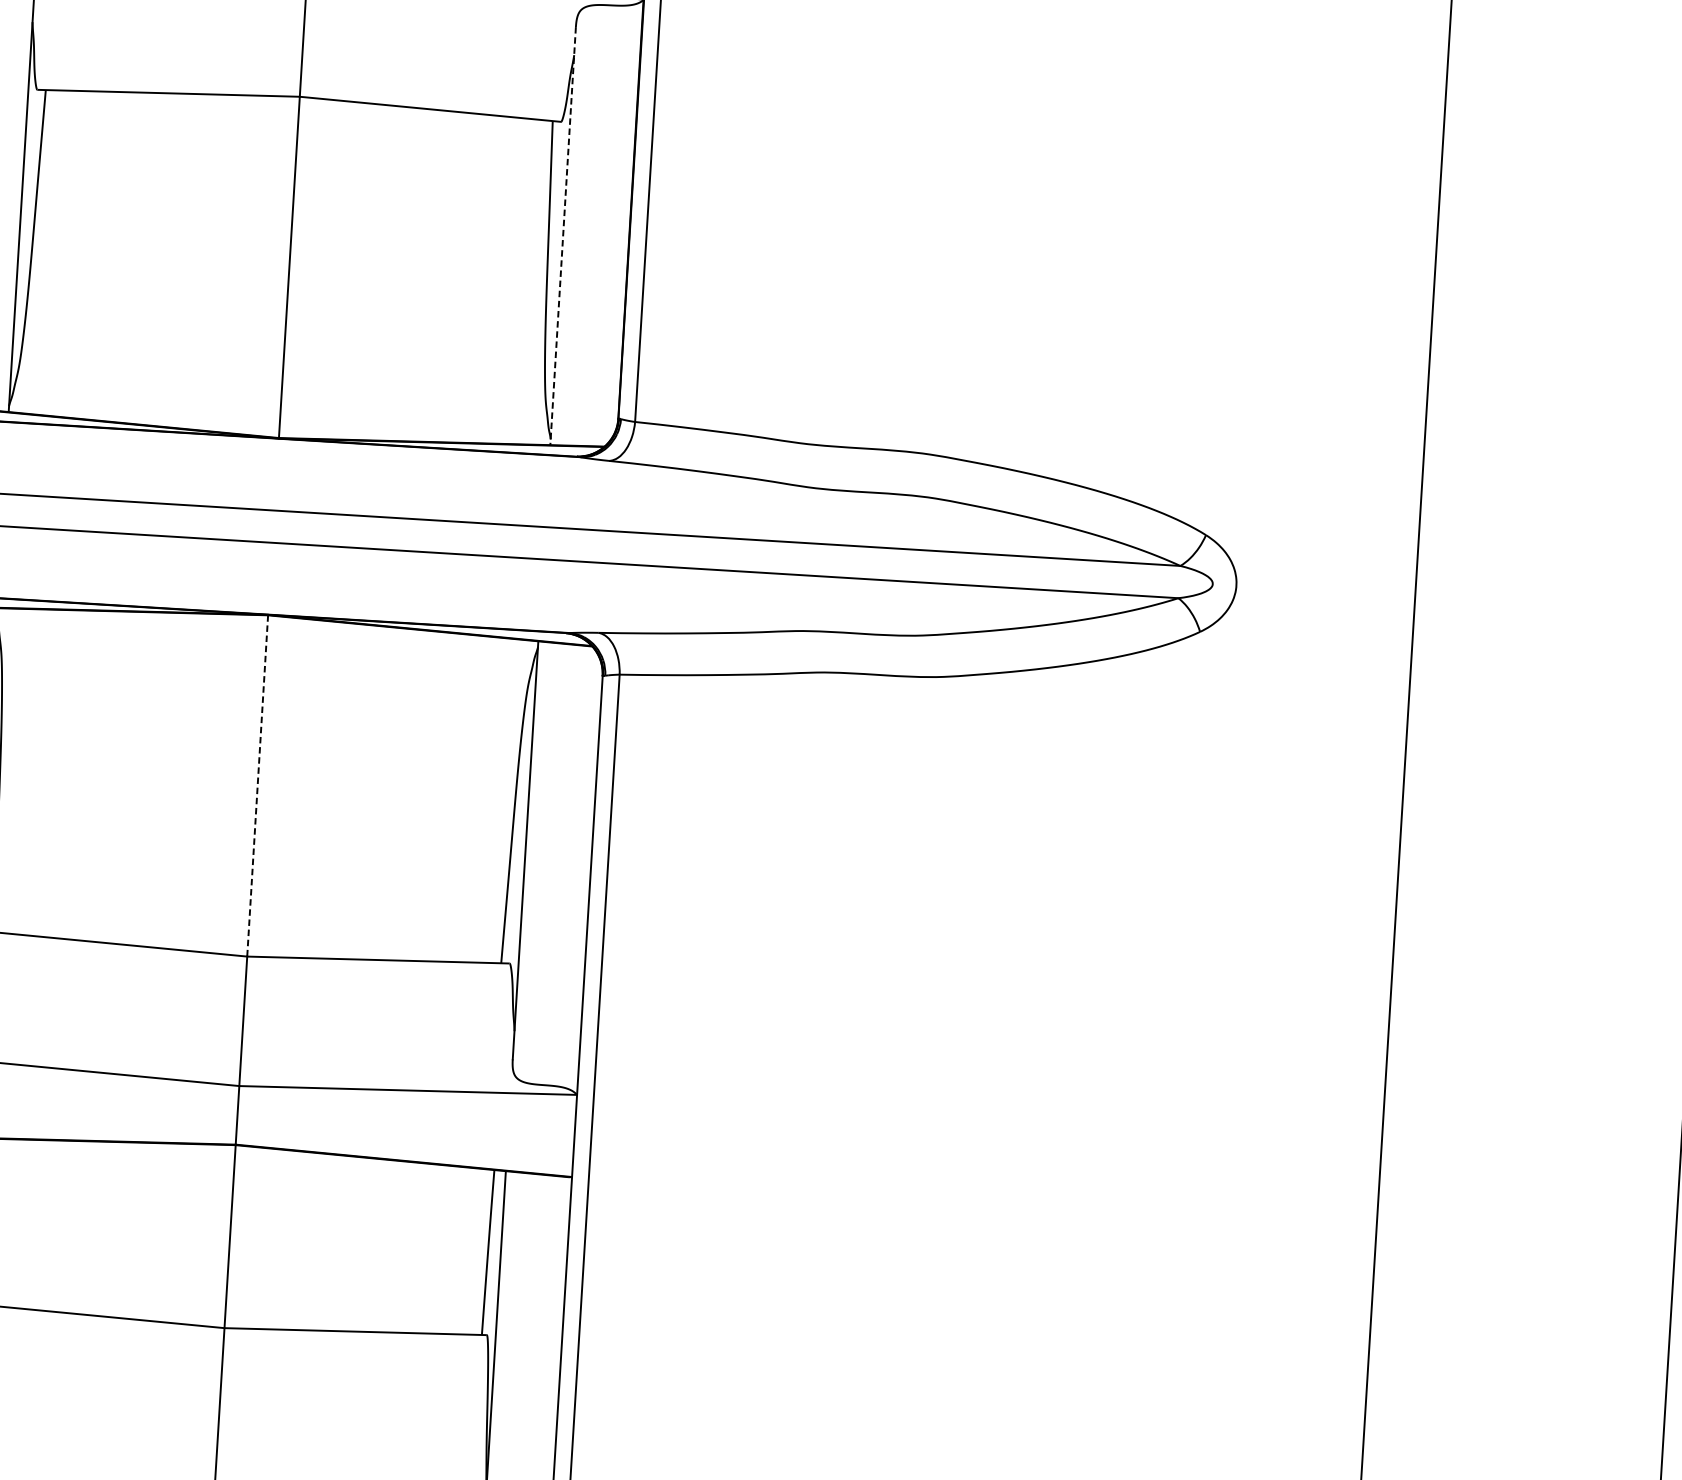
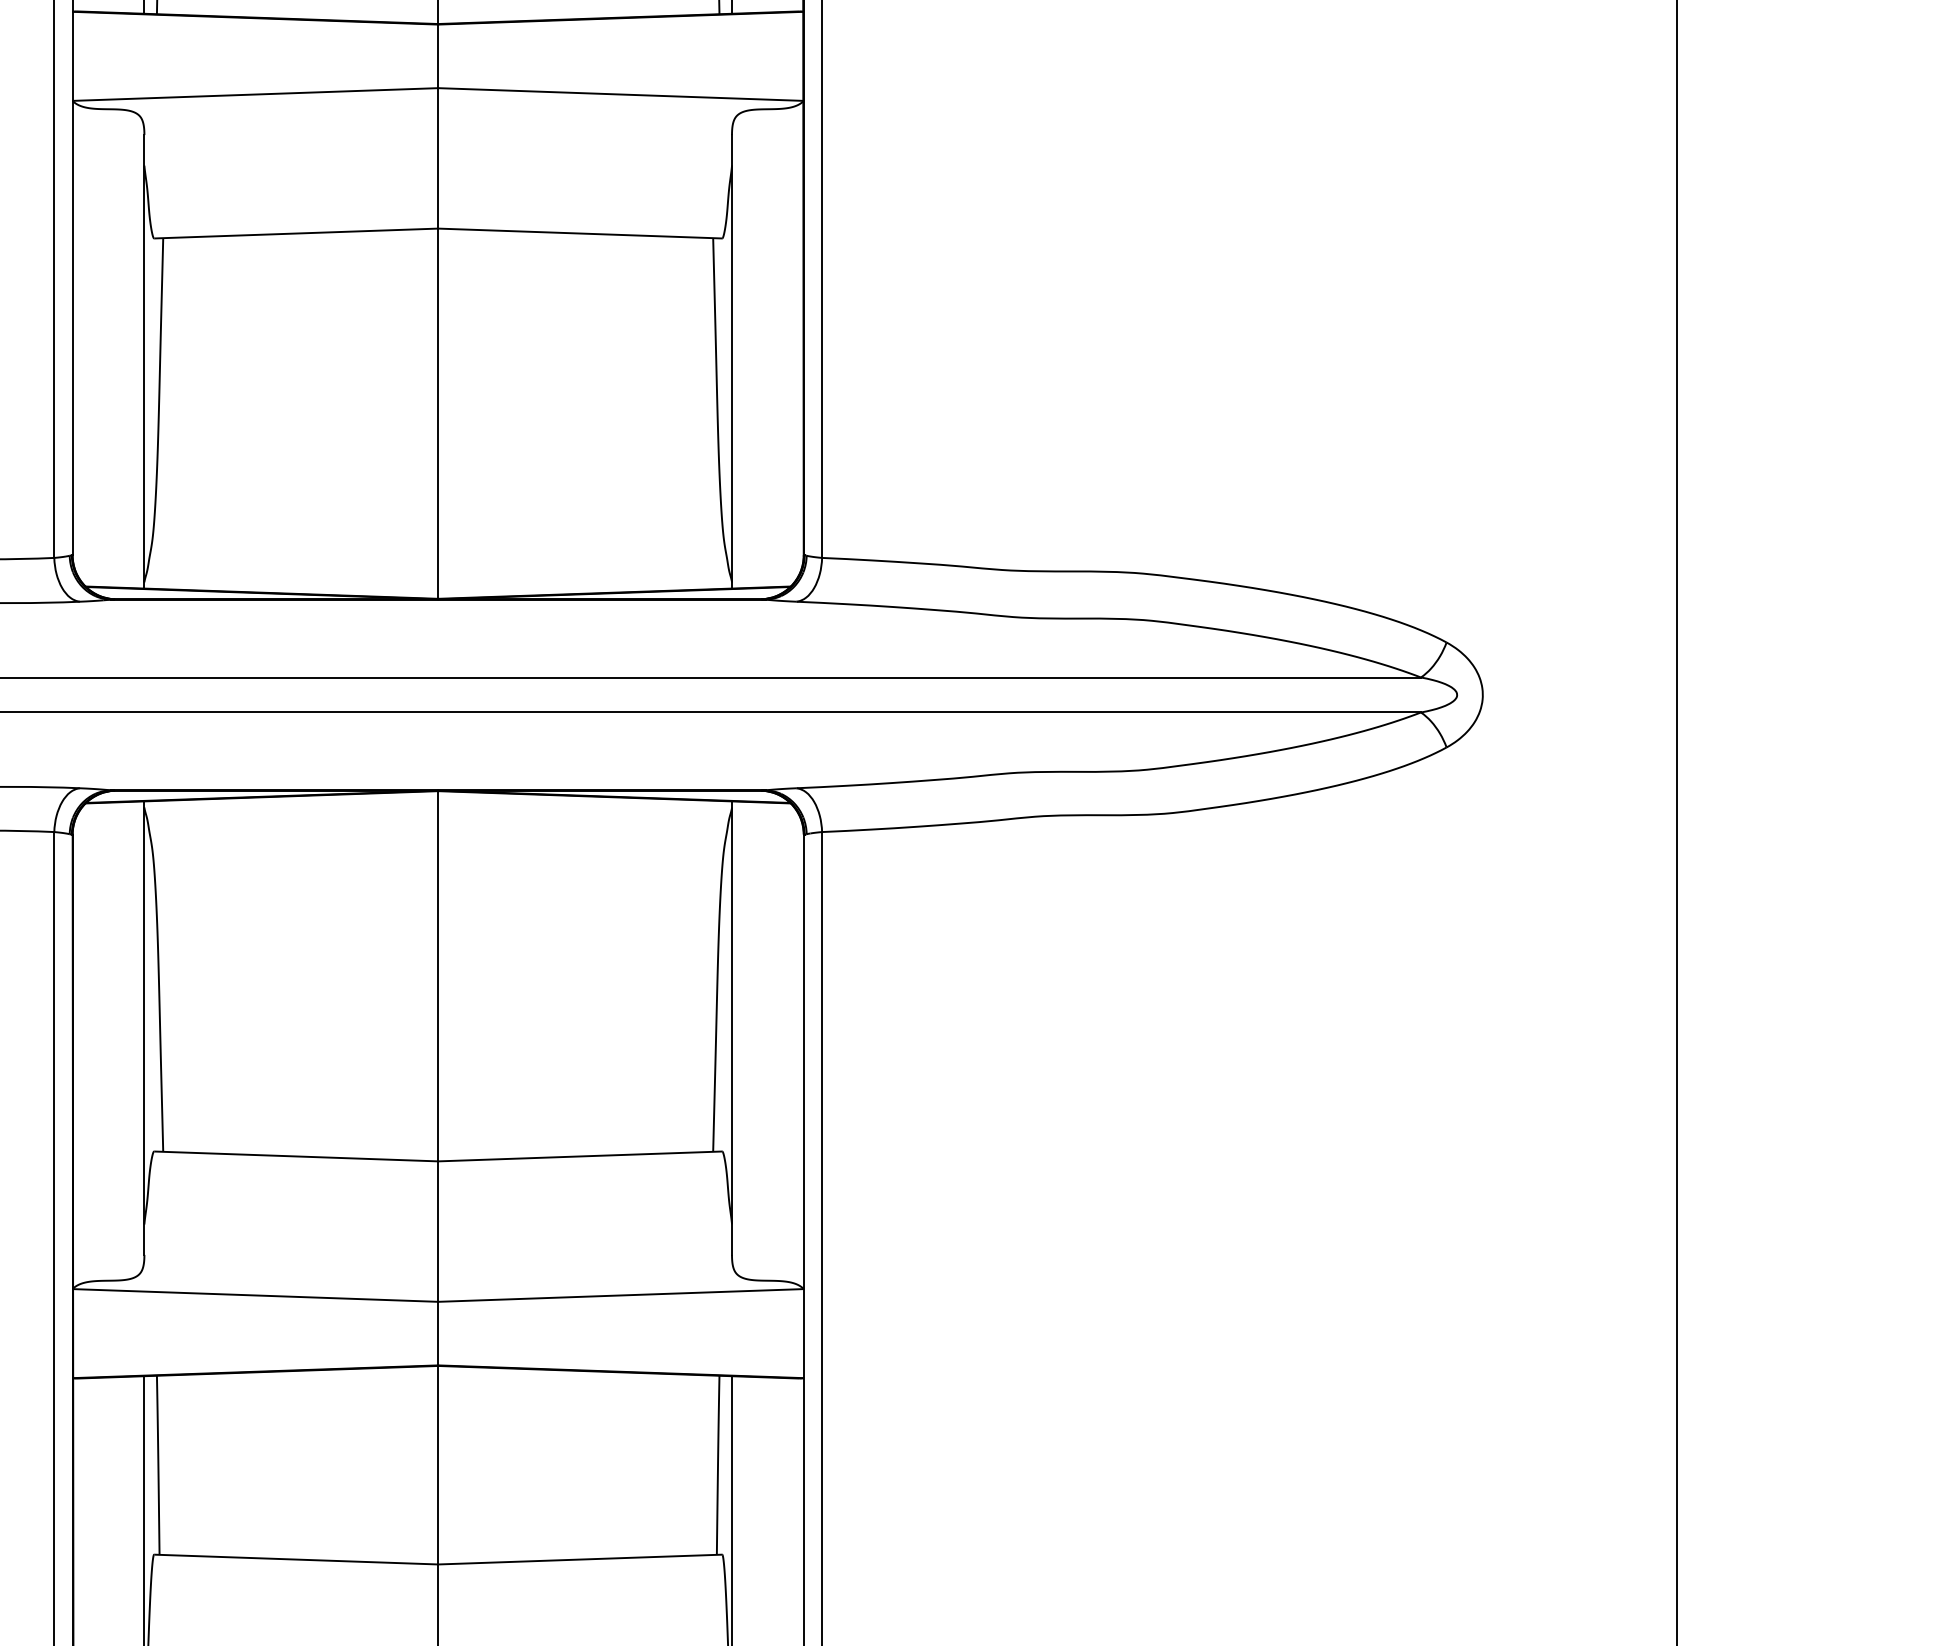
line: (563, 235) -> (732, 361), dashed -> solid
line: (257, 786) -> (438, 976), dashed -> solid

